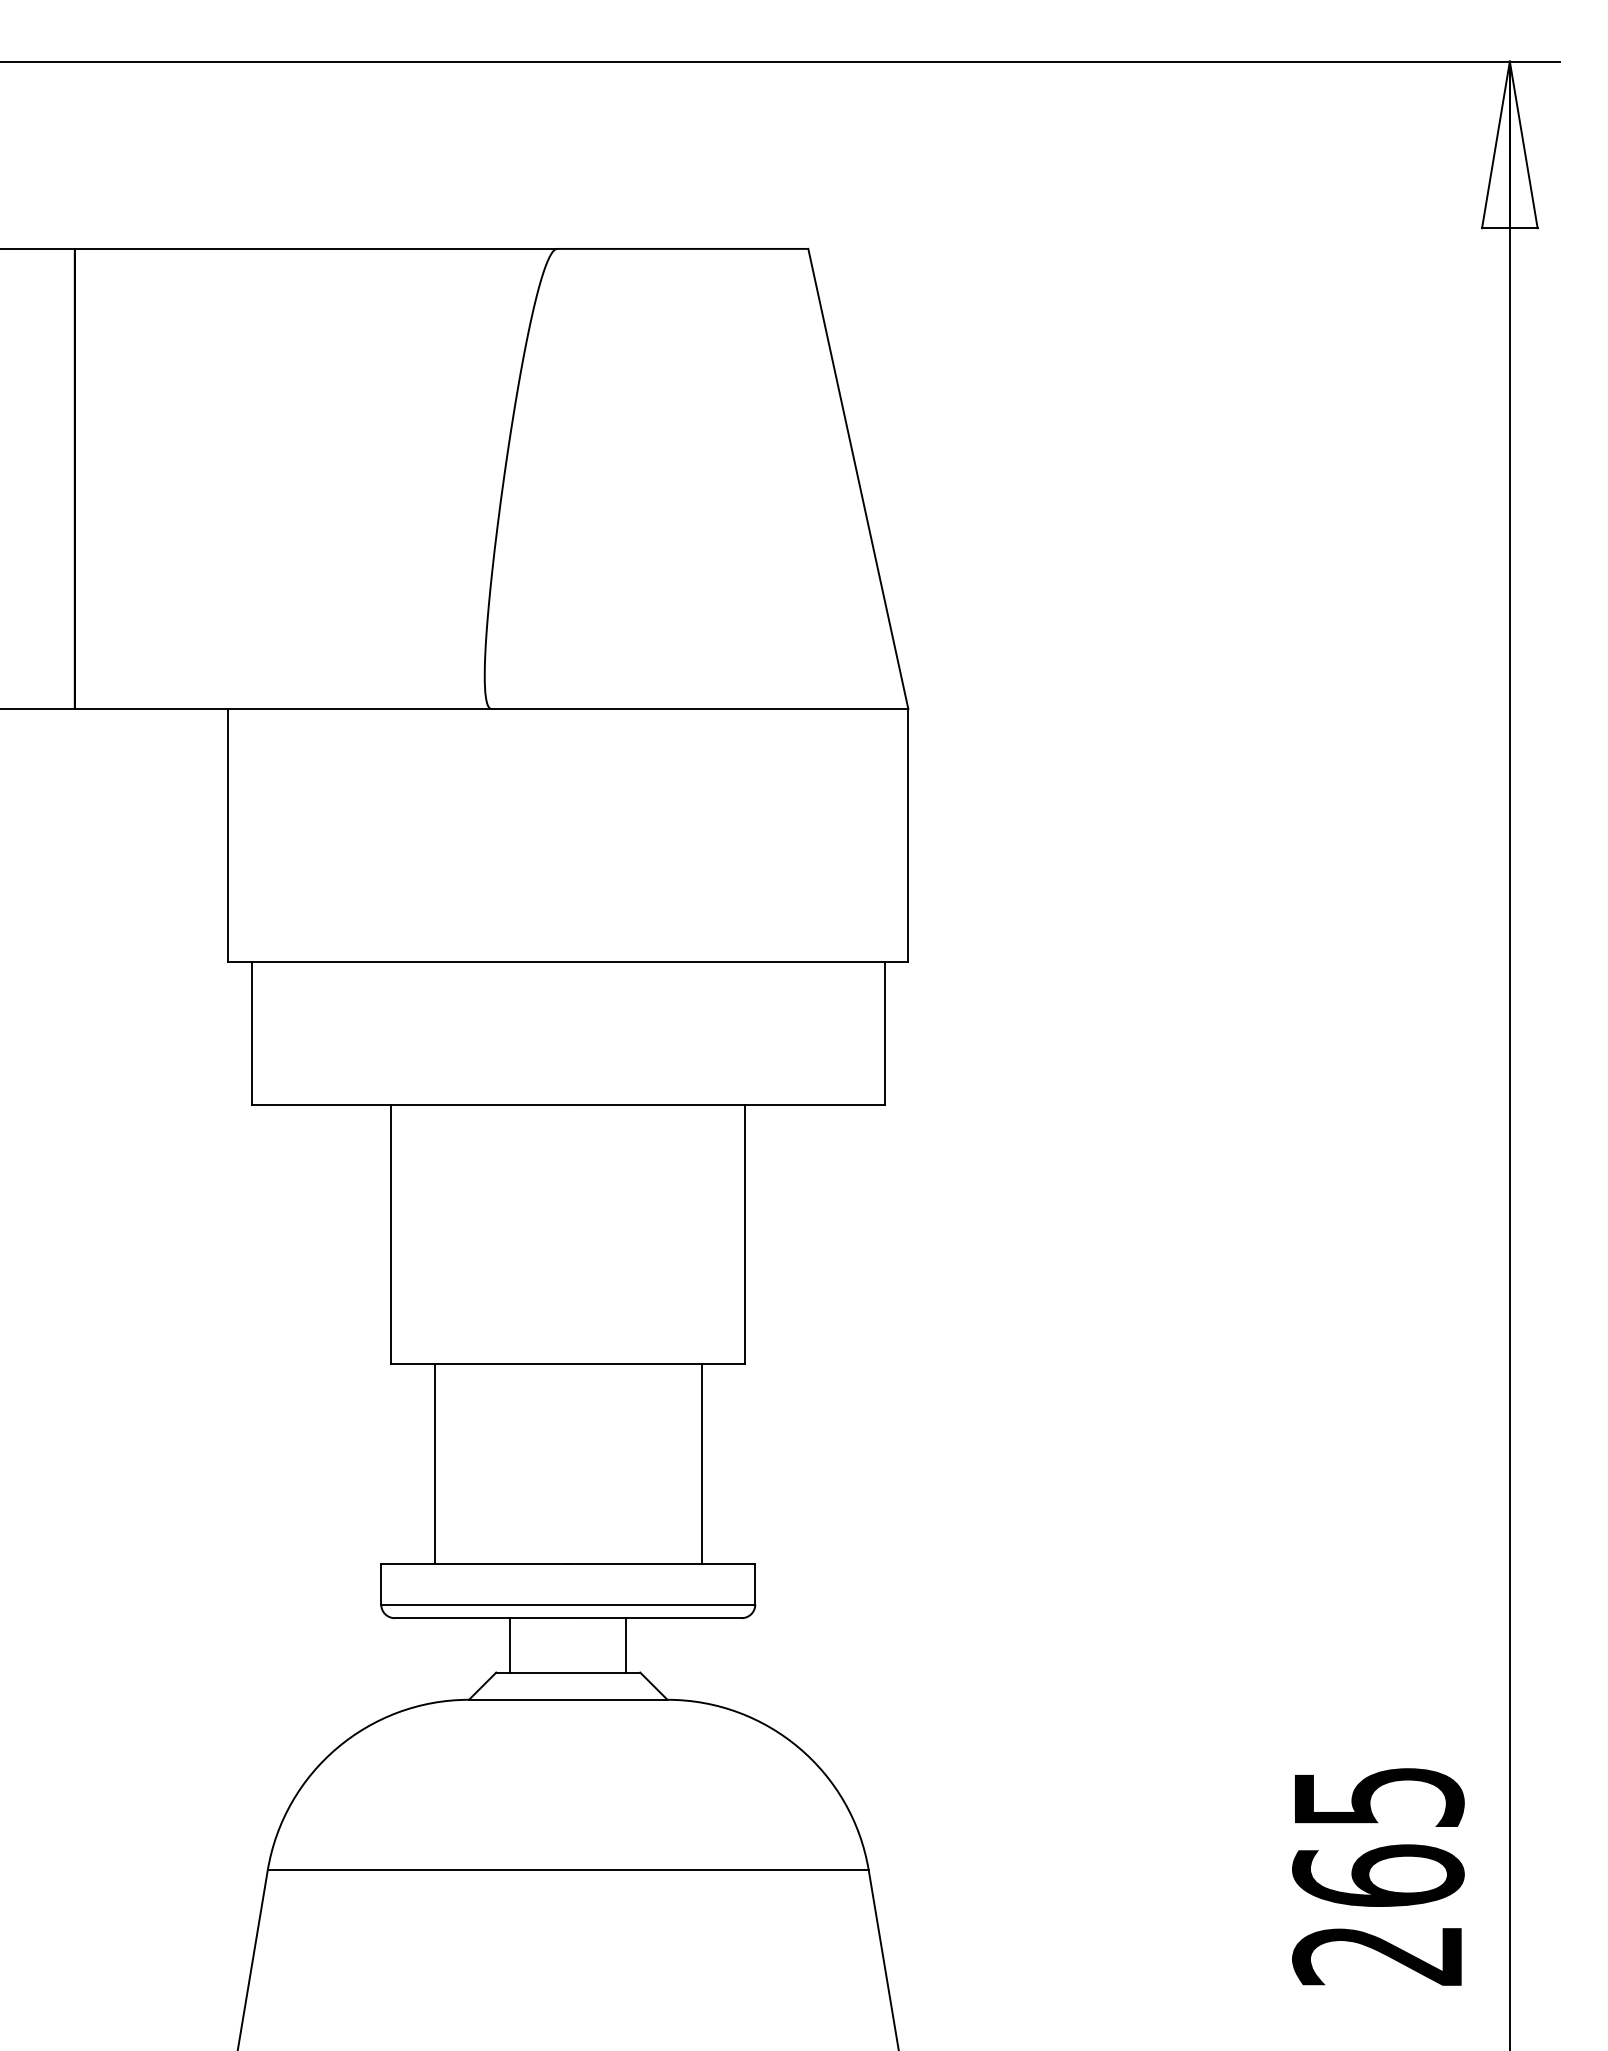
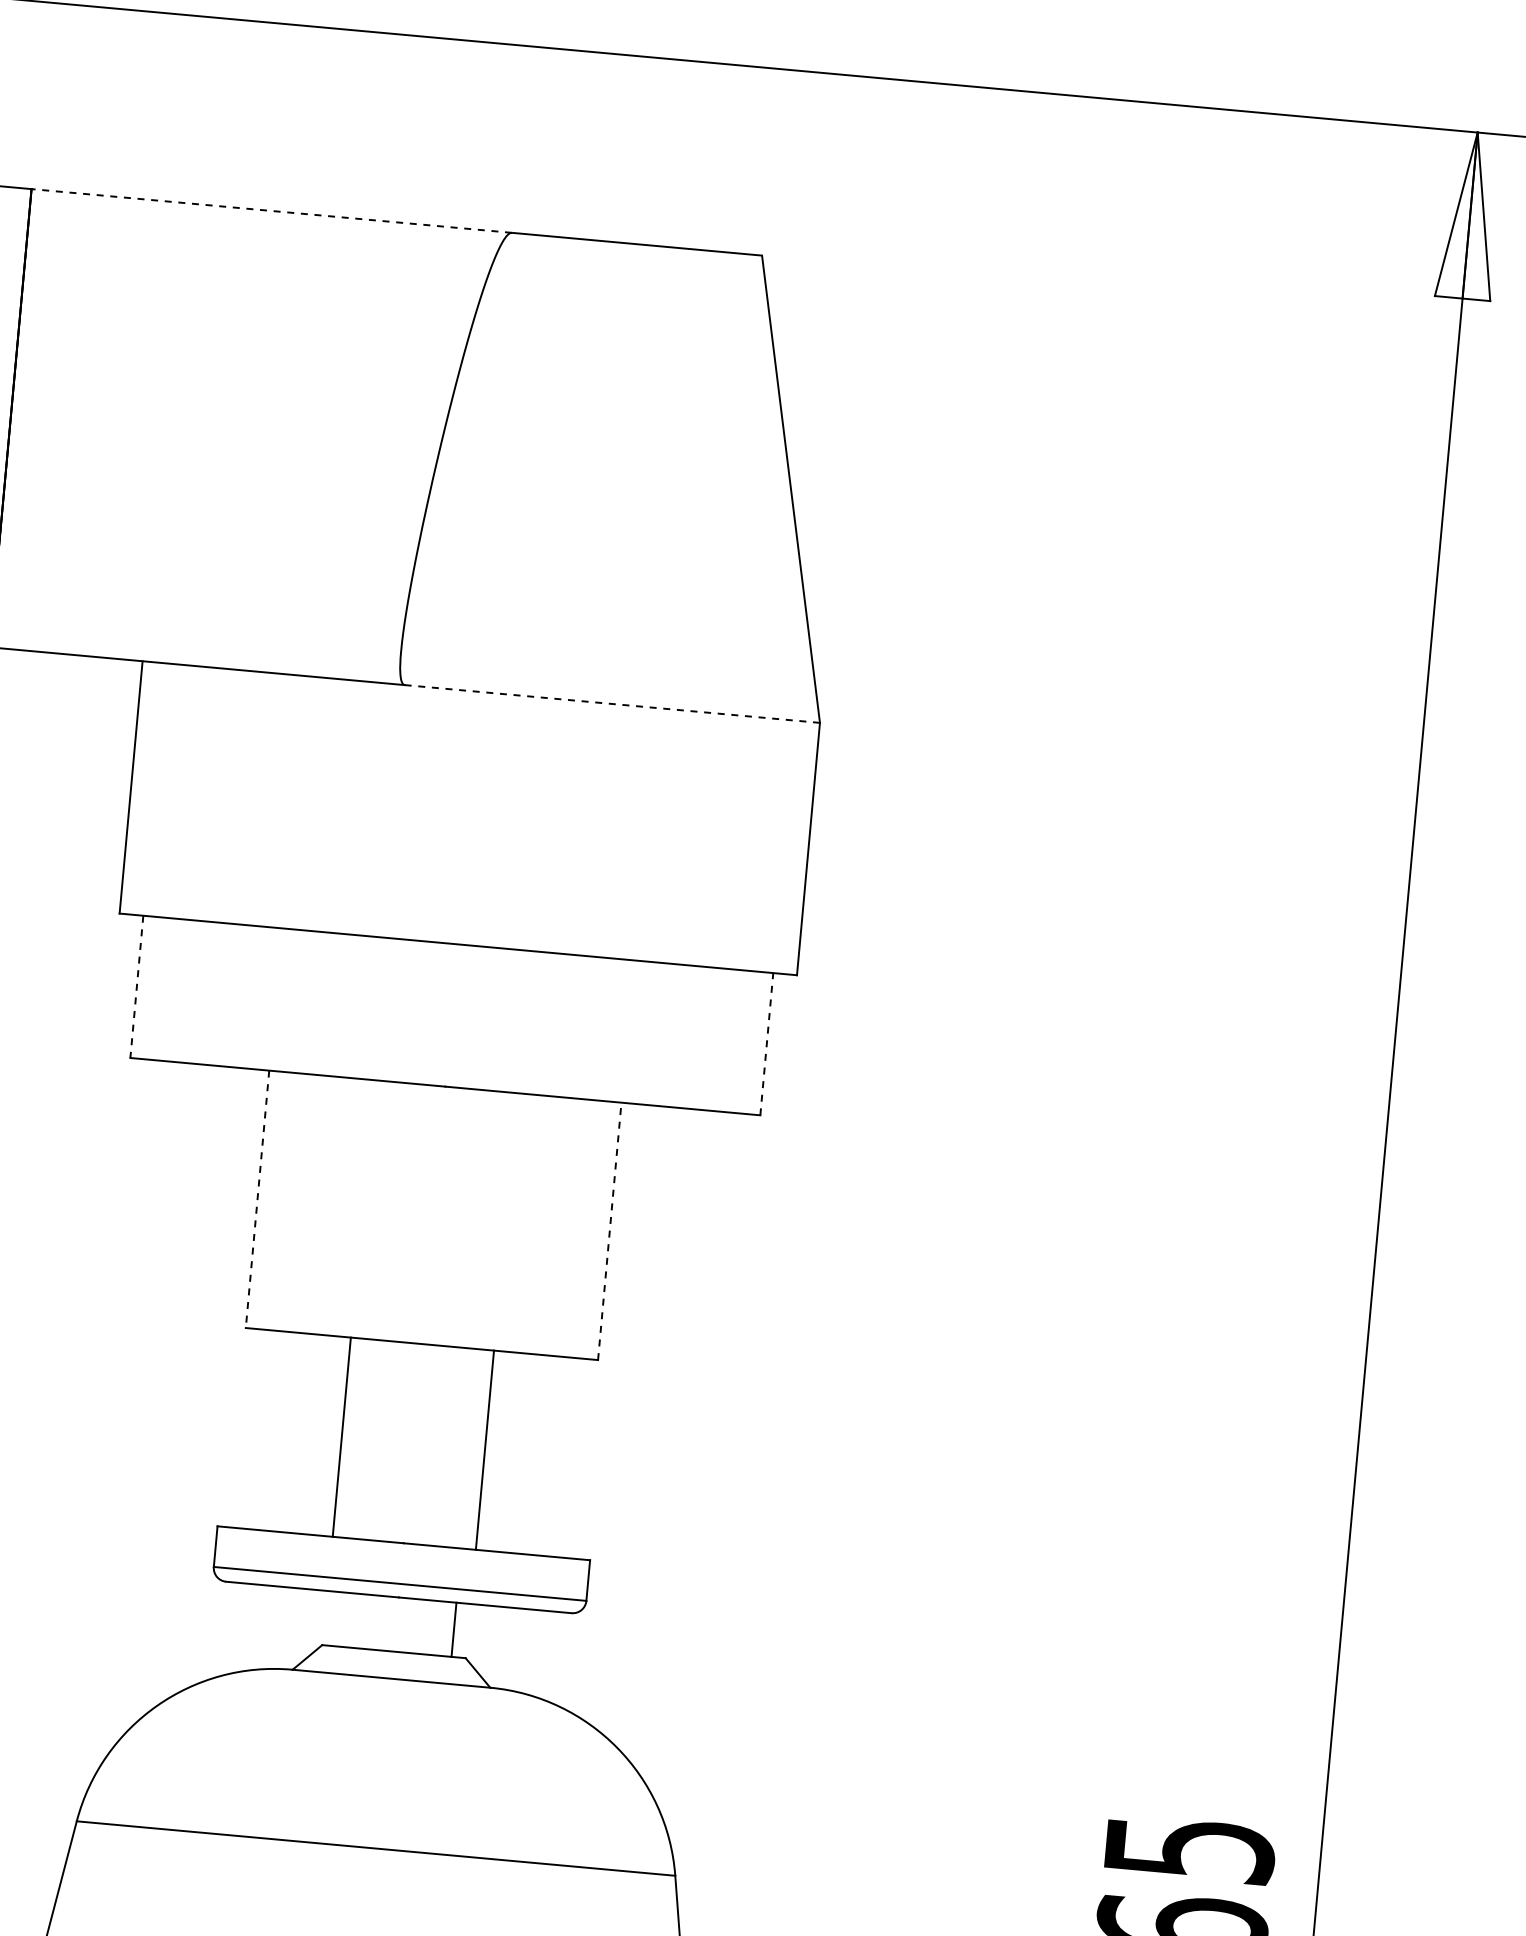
line: (315, 248) -> (271, 210), solid -> dashed
line: (699, 709) -> (611, 704), solid -> dashed
line: (884, 1033) -> (766, 1043), solid -> dashed
line: (251, 1034) -> (136, 987), solid -> dashed
line: (745, 1233) -> (610, 1230), solid -> dashed
line: (391, 1234) -> (257, 1199), solid -> dashed
line: (434, 1463) -> (341, 1436), moved
line: (701, 1463) -> (484, 1449), moved
line: (510, 1645) -> (338, 1619), removed

